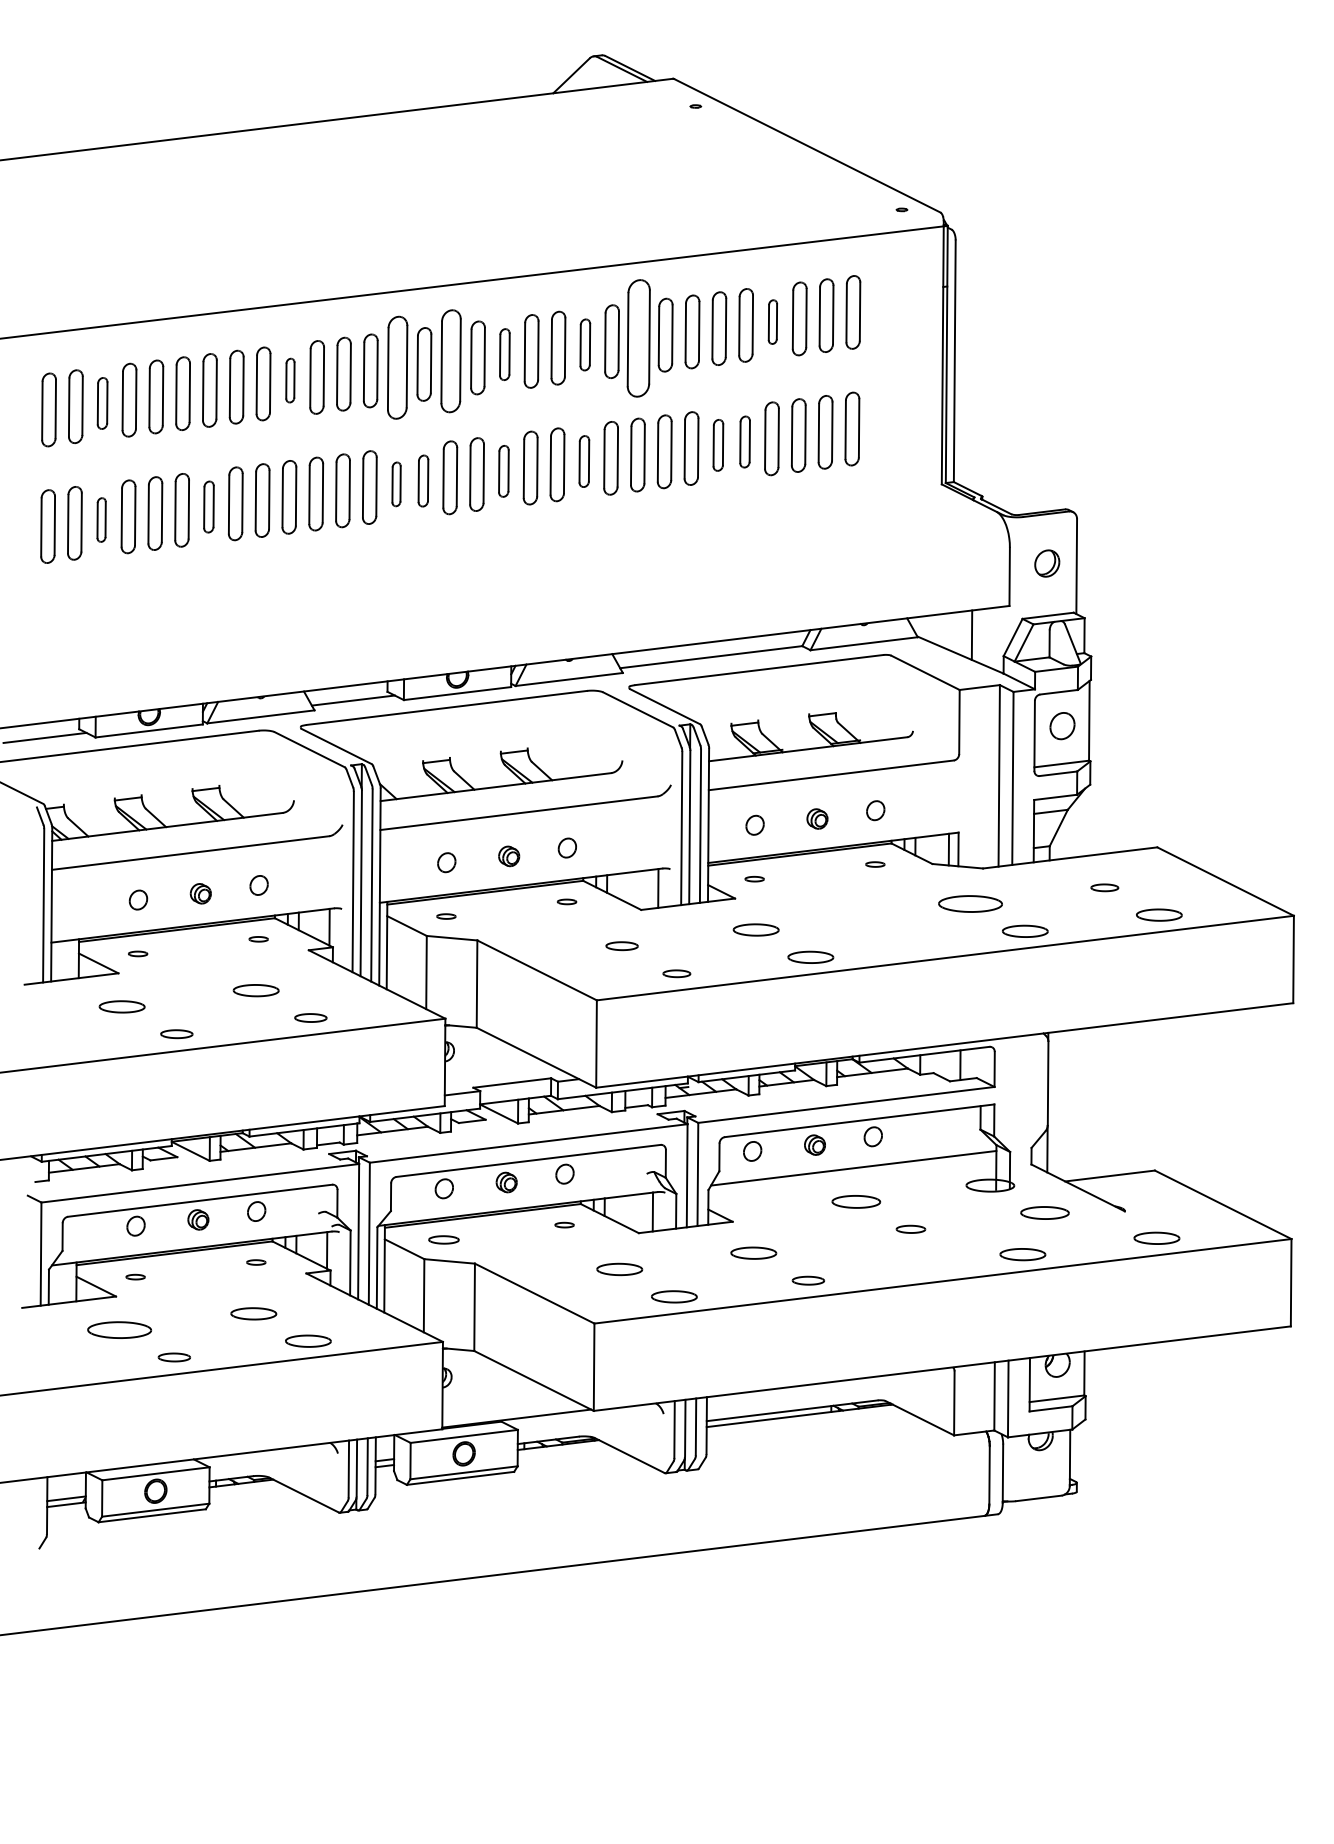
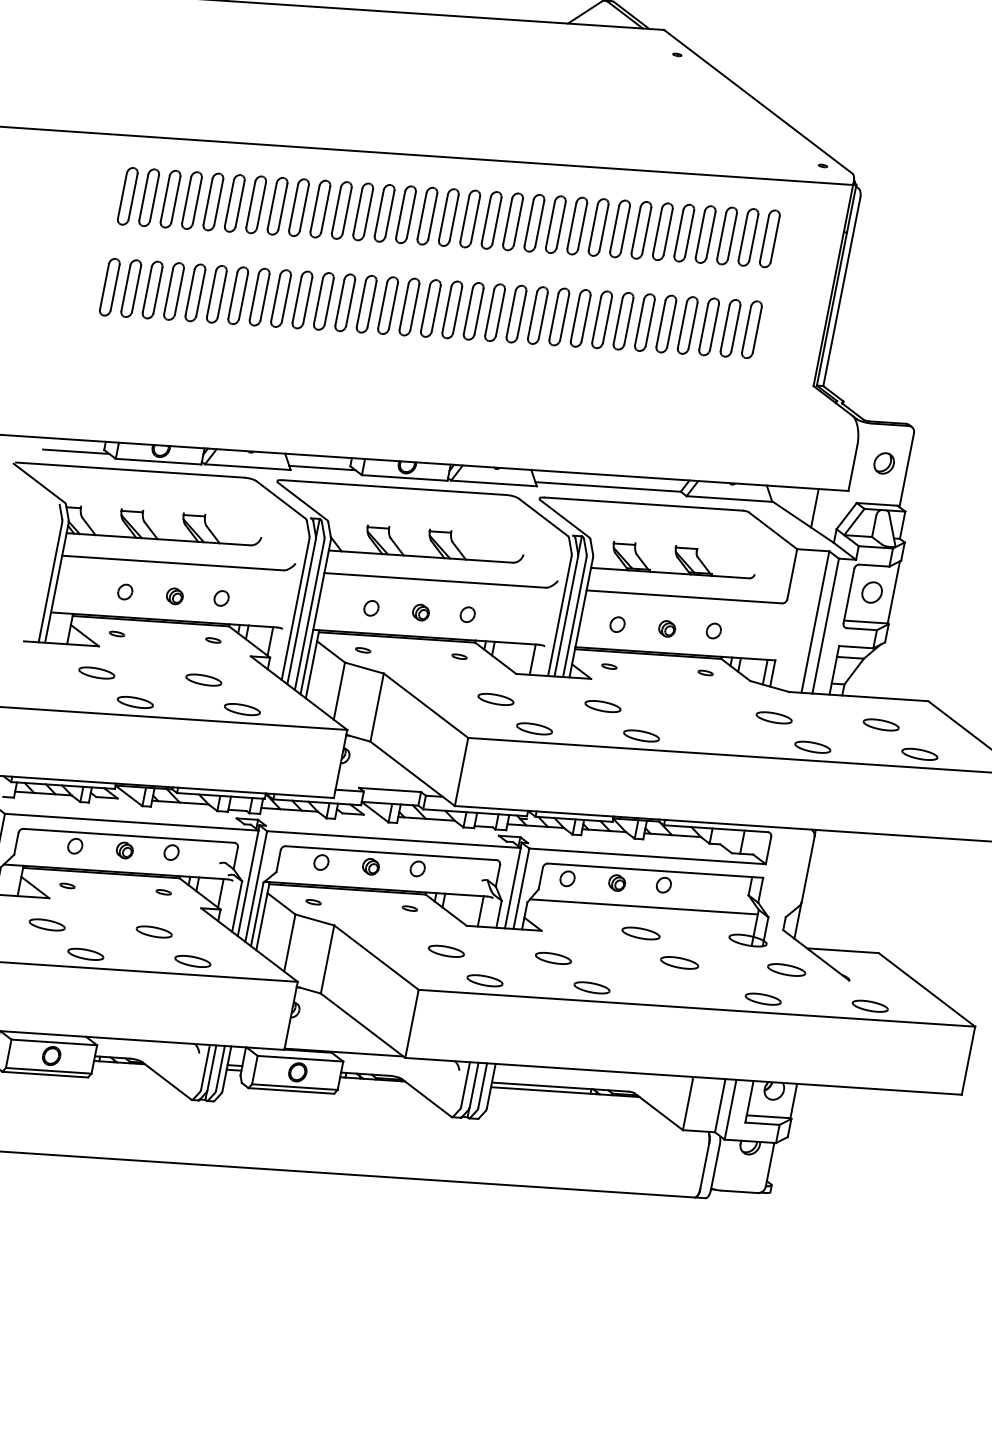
part: (772, 321) -> (705, 234), size x1.67
part: (638, 338) -> (598, 227), size x0.62
part: (585, 344) -> (556, 224), size x1.43
part: (504, 354) -> (491, 220), size x1.43
part: (451, 360) -> (449, 217), size x0.71
part: (397, 367) -> (405, 214), size x0.71
part: (290, 380) -> (320, 208), size x1.67
part: (102, 403) -> (170, 199), size x1.43
part: (744, 441) -> (665, 323), size x1.43
part: (718, 445) -> (645, 322), size x1.43
part: (584, 461) -> (538, 315), size x1.43
part: (503, 471) -> (473, 311), size x1.43
part: (423, 480) -> (409, 306), size x1.43
part: (396, 484) -> (387, 305), size x1.67
part: (208, 506) -> (237, 295), size x1.43
part: (101, 519) -> (152, 289), size x1.67
part: (1104, 887) -> (881, 724), size x1.67
part: (970, 903) -> (774, 717), size x0.71
part: (621, 945) -> (495, 698), size x1.43
part: (676, 973) -> (534, 728), size x1.67
part: (310, 1017) -> (242, 709), size x1.43
part: (176, 1033) -> (135, 701), size x1.43
part: (910, 1229) -> (679, 963), size x1.67
part: (443, 1239) -> (313, 901), size x0.62
part: (808, 1280) -> (592, 987), size x1.43
part: (119, 1329) -> (47, 924), size x0.71
part: (174, 1357) -> (85, 954), size x1.43

